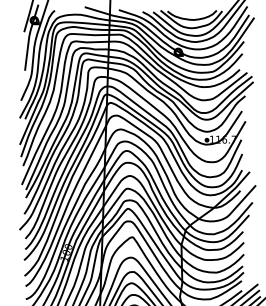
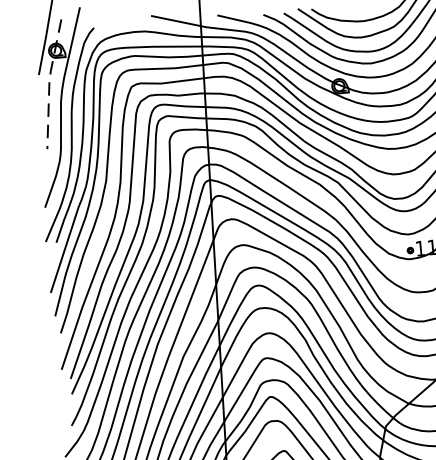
line: (29, 36) -> (49, 82), solid -> dashed

